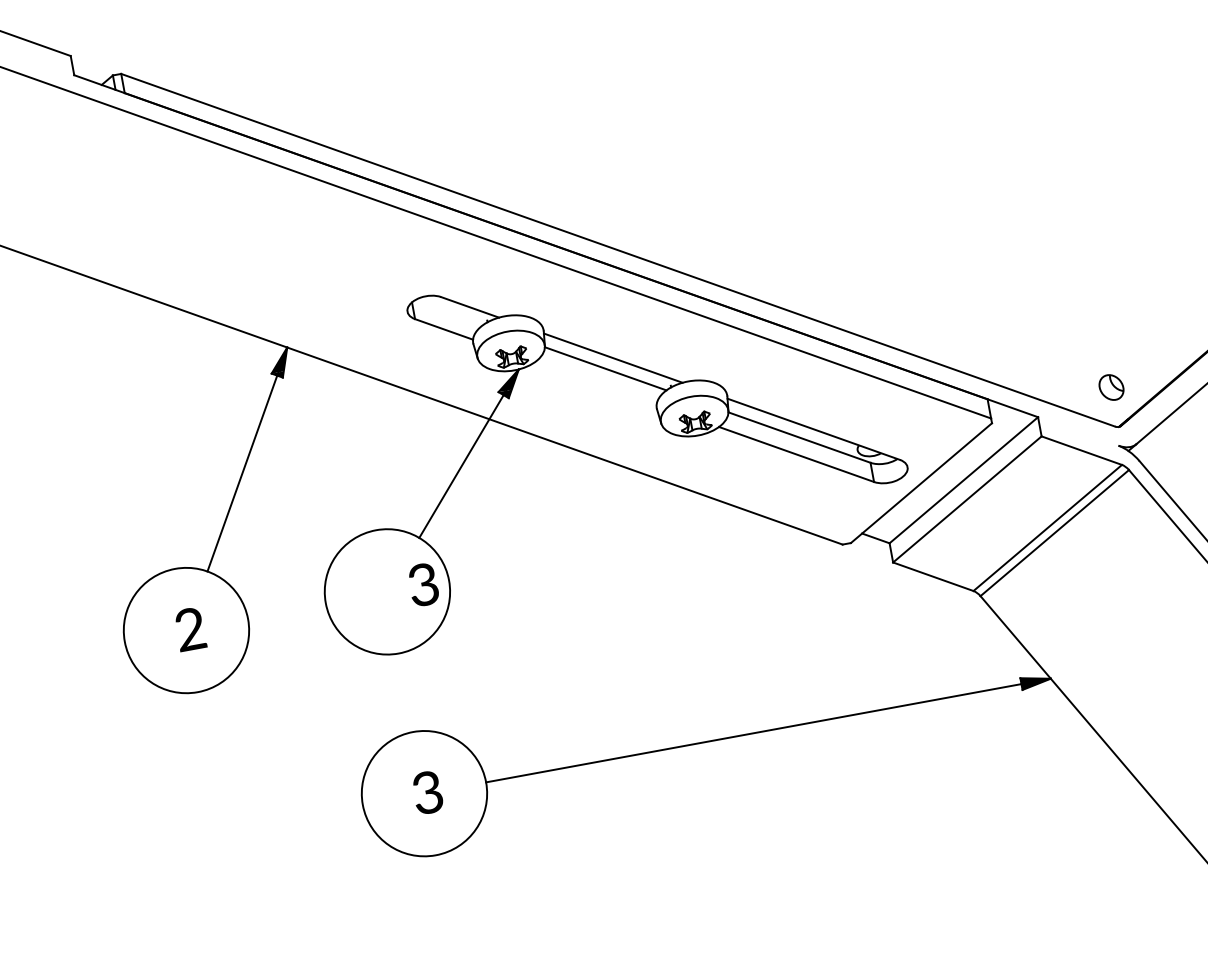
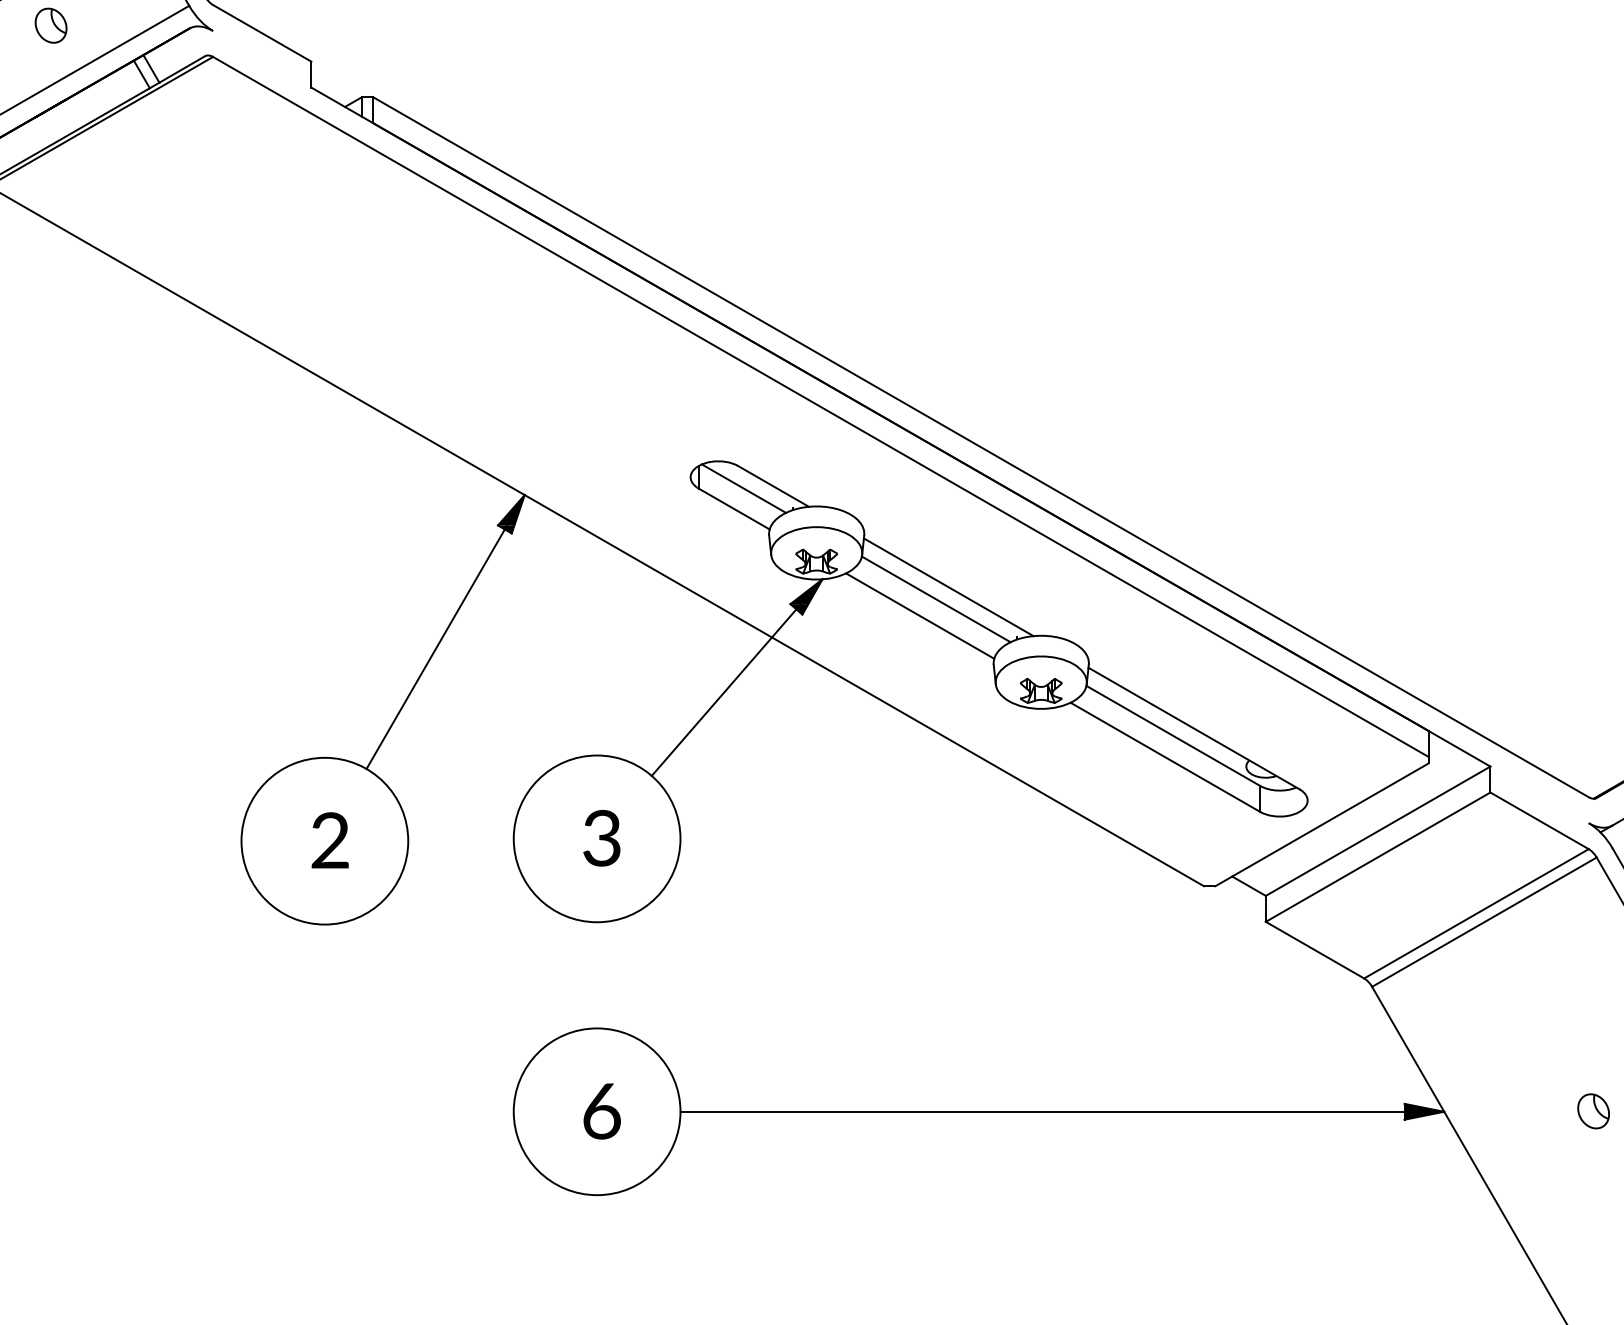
line: (448, 312) -> (743, 488), added
line: (596, 382) -> (920, 615), added
part: (1111, 387) -> (1593, 1111), moved
text: (423, 585) -> (601, 838), moved
text: (427, 792) -> (601, 1110), 3 -> 6

